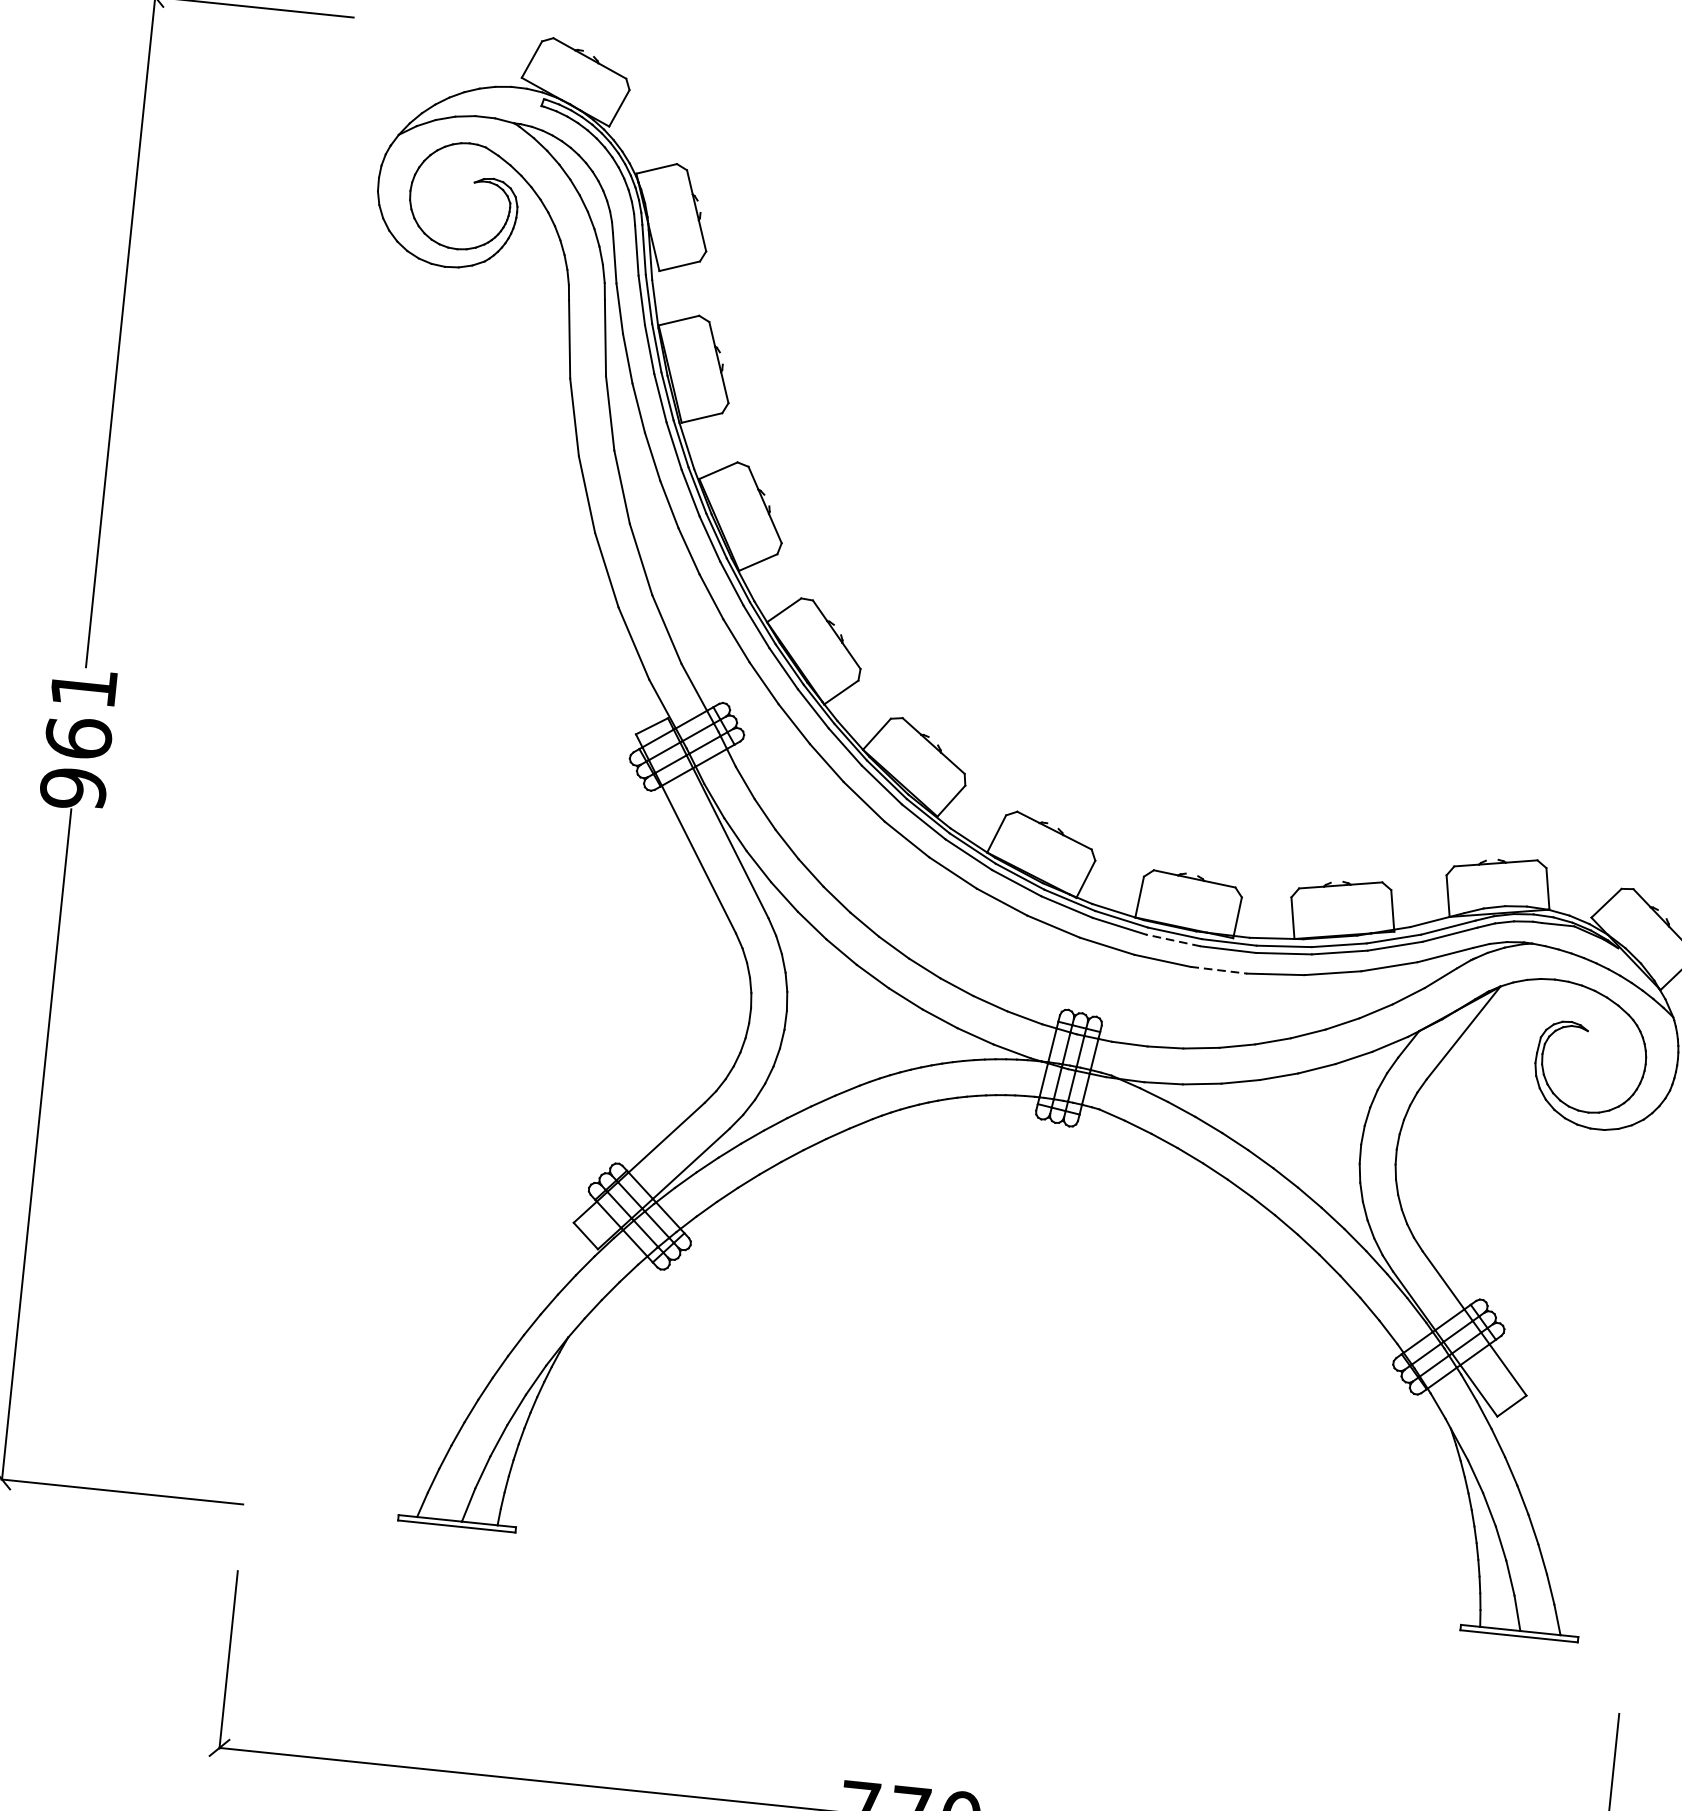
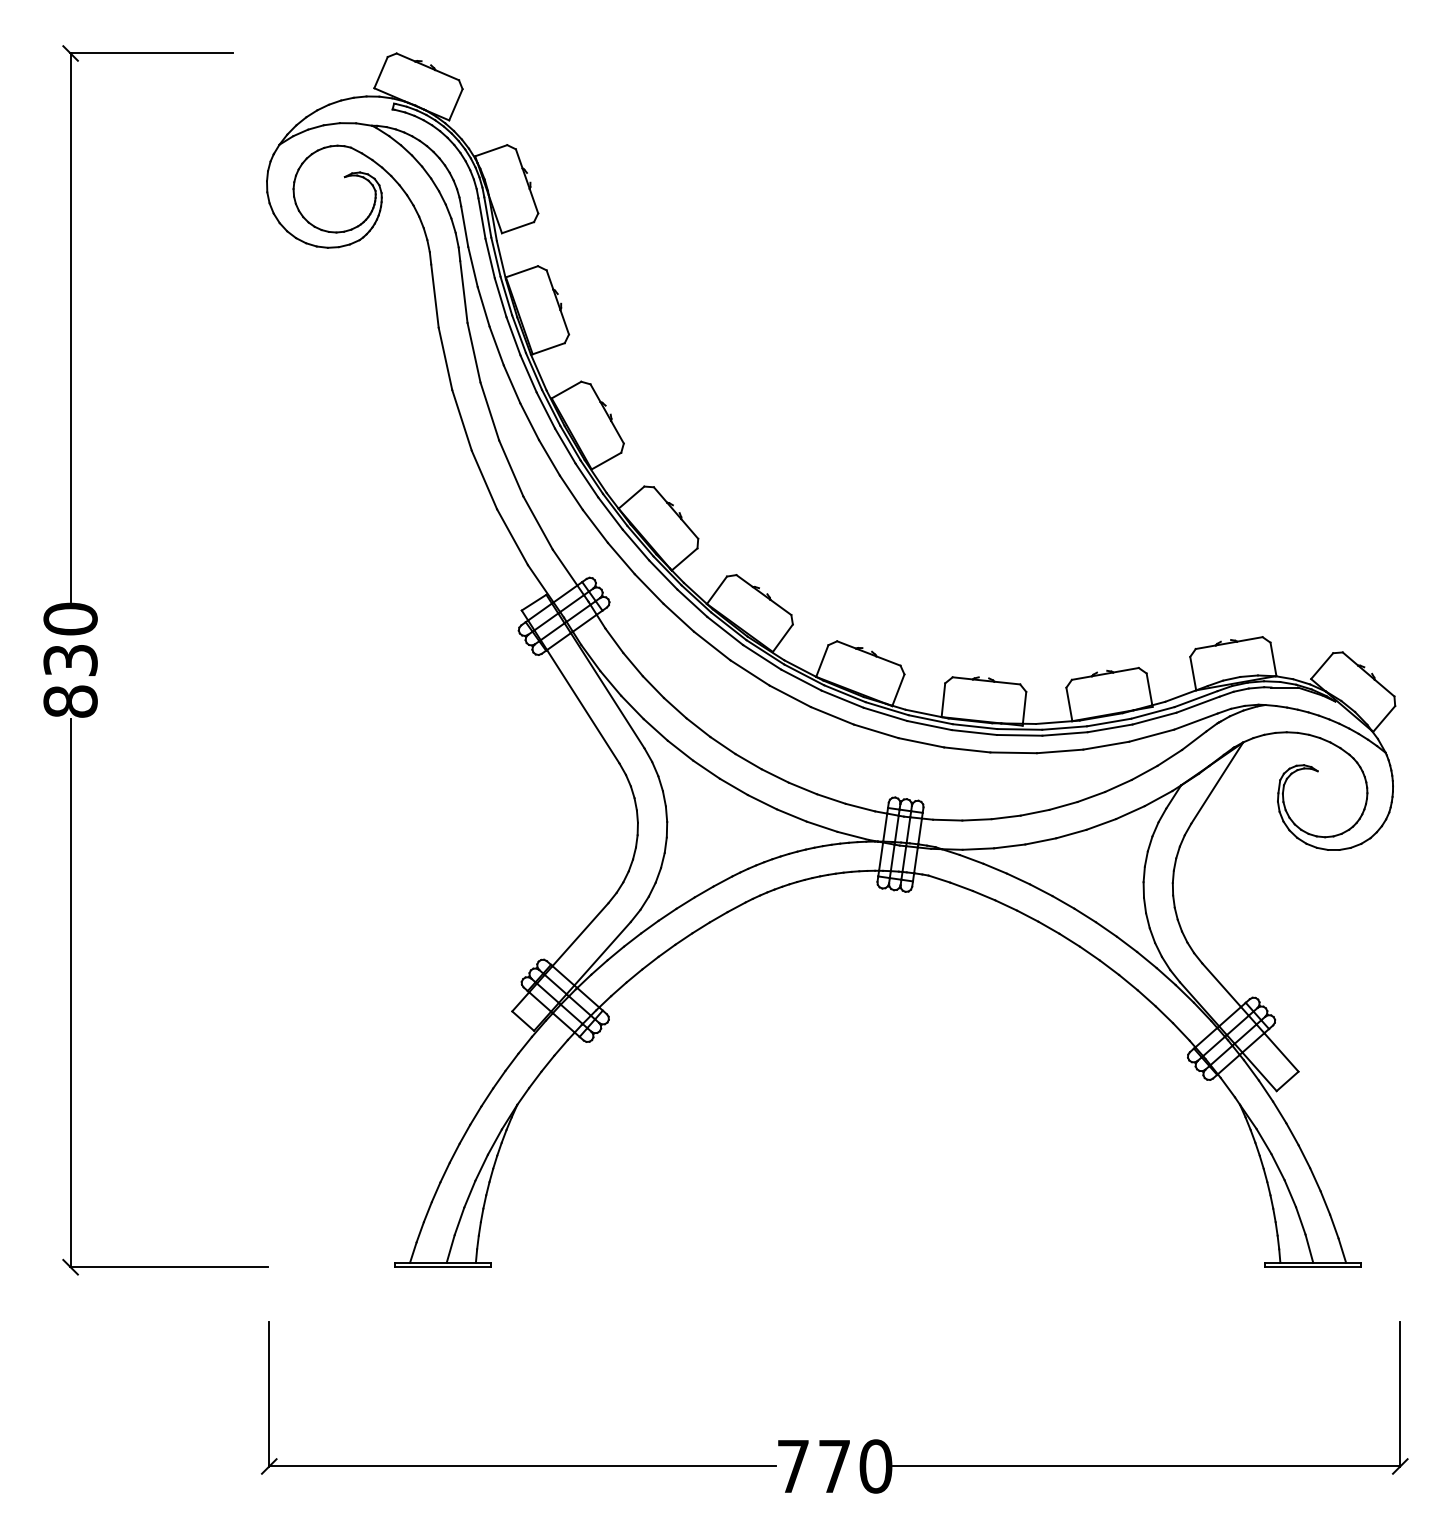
text: (78, 738) -> (70, 660), 961 -> 830
line: (1173, 940) -> (974, 732), dashed -> solid
line: (1219, 969) -> (1014, 752), dashed -> solid

